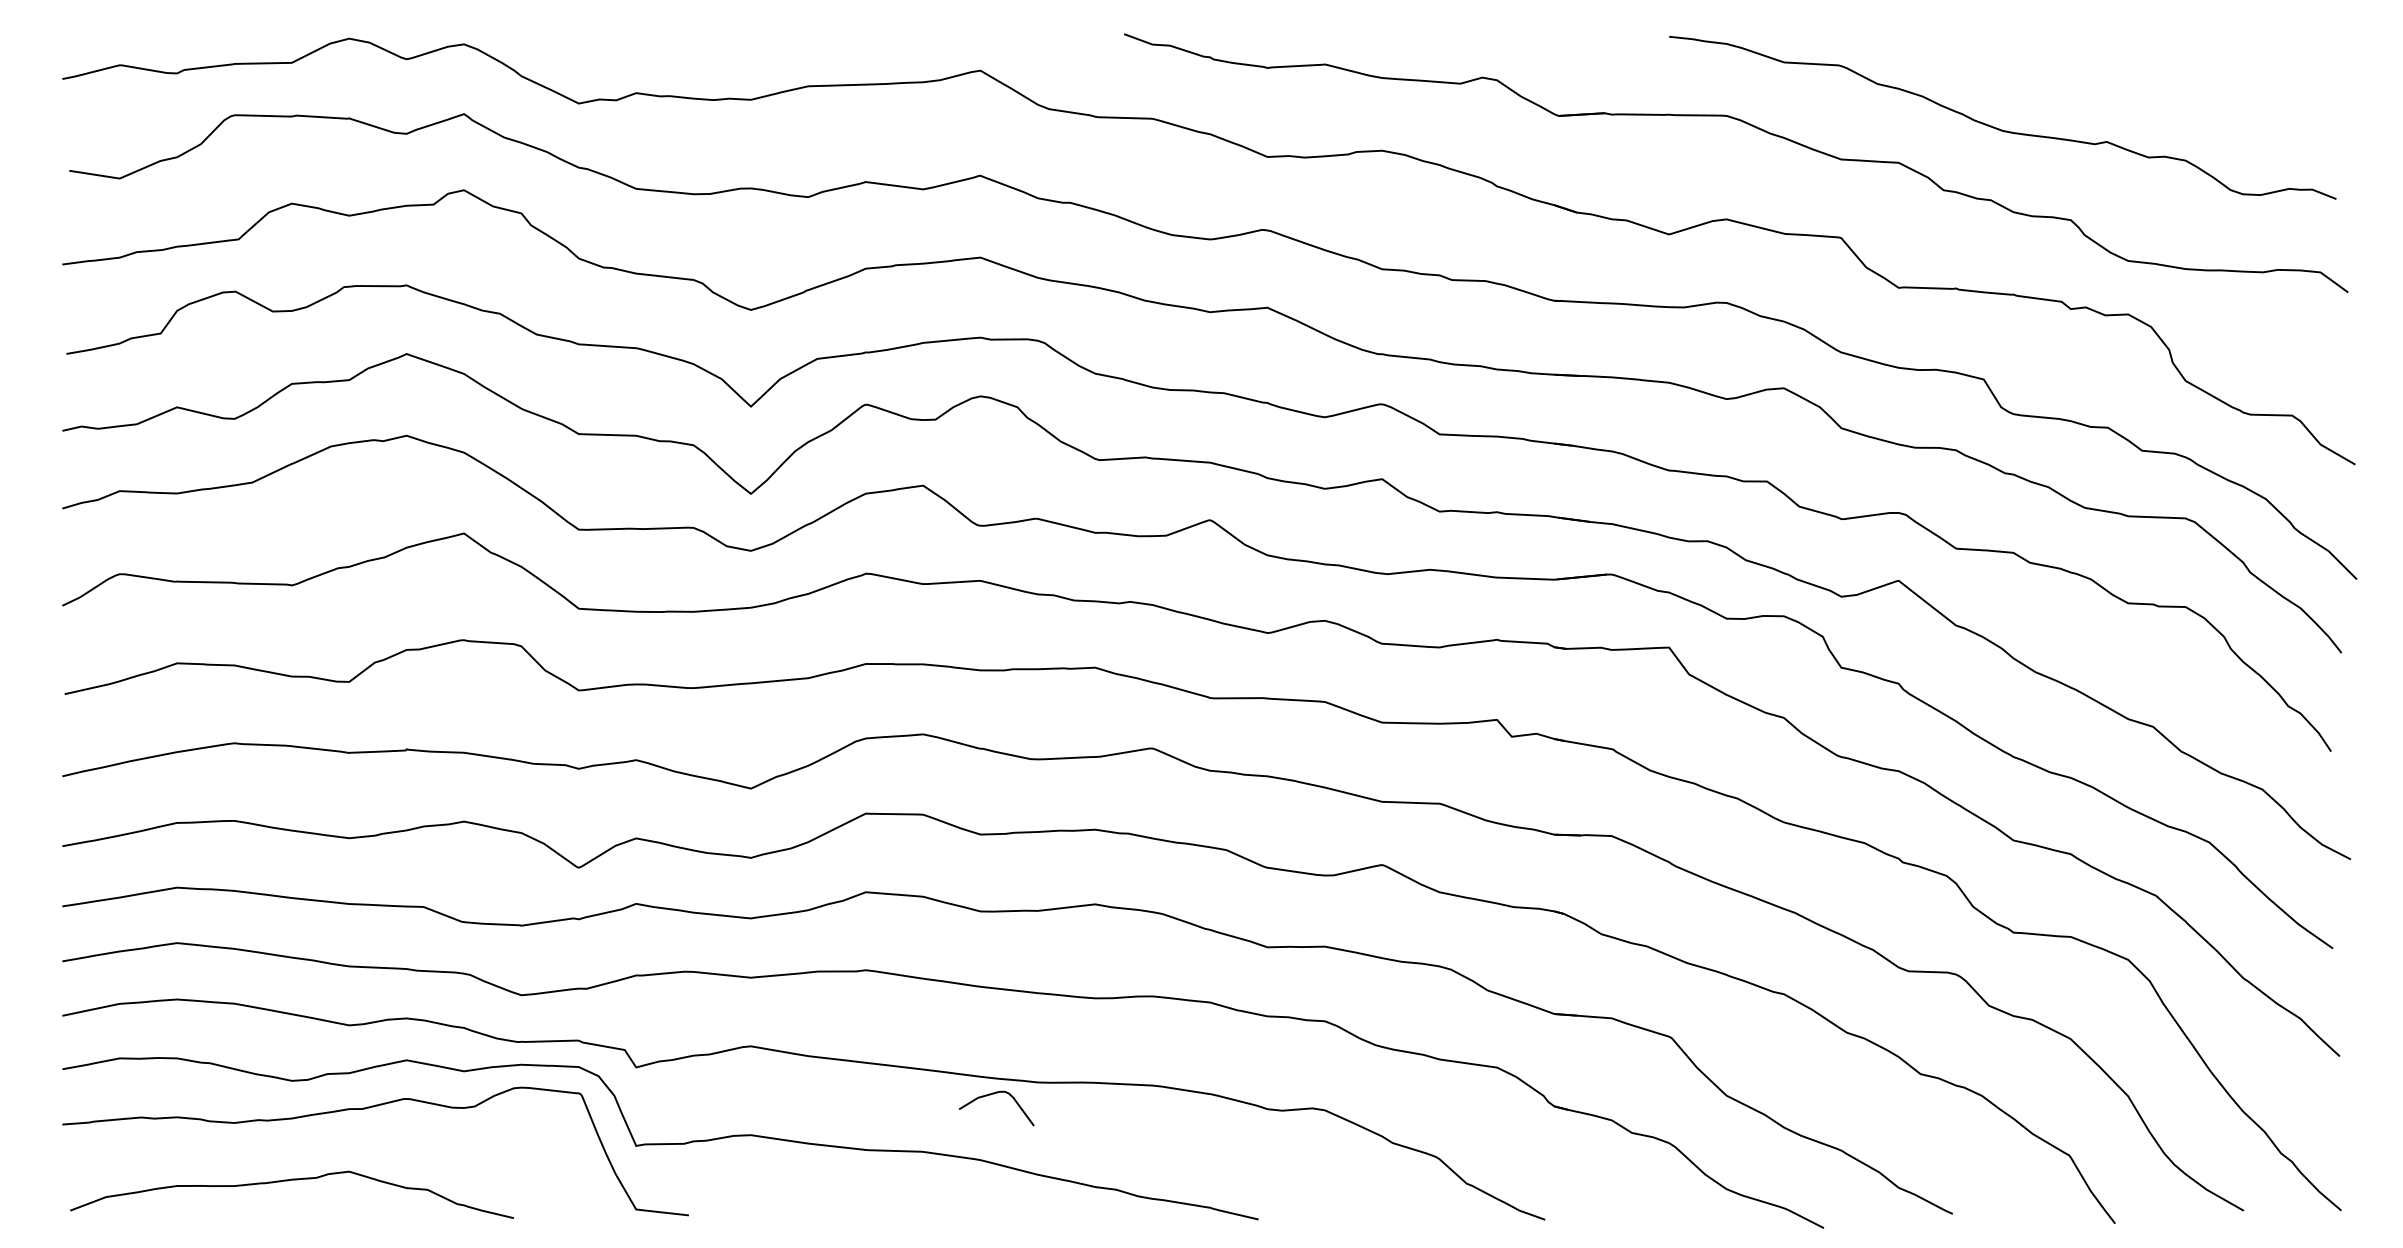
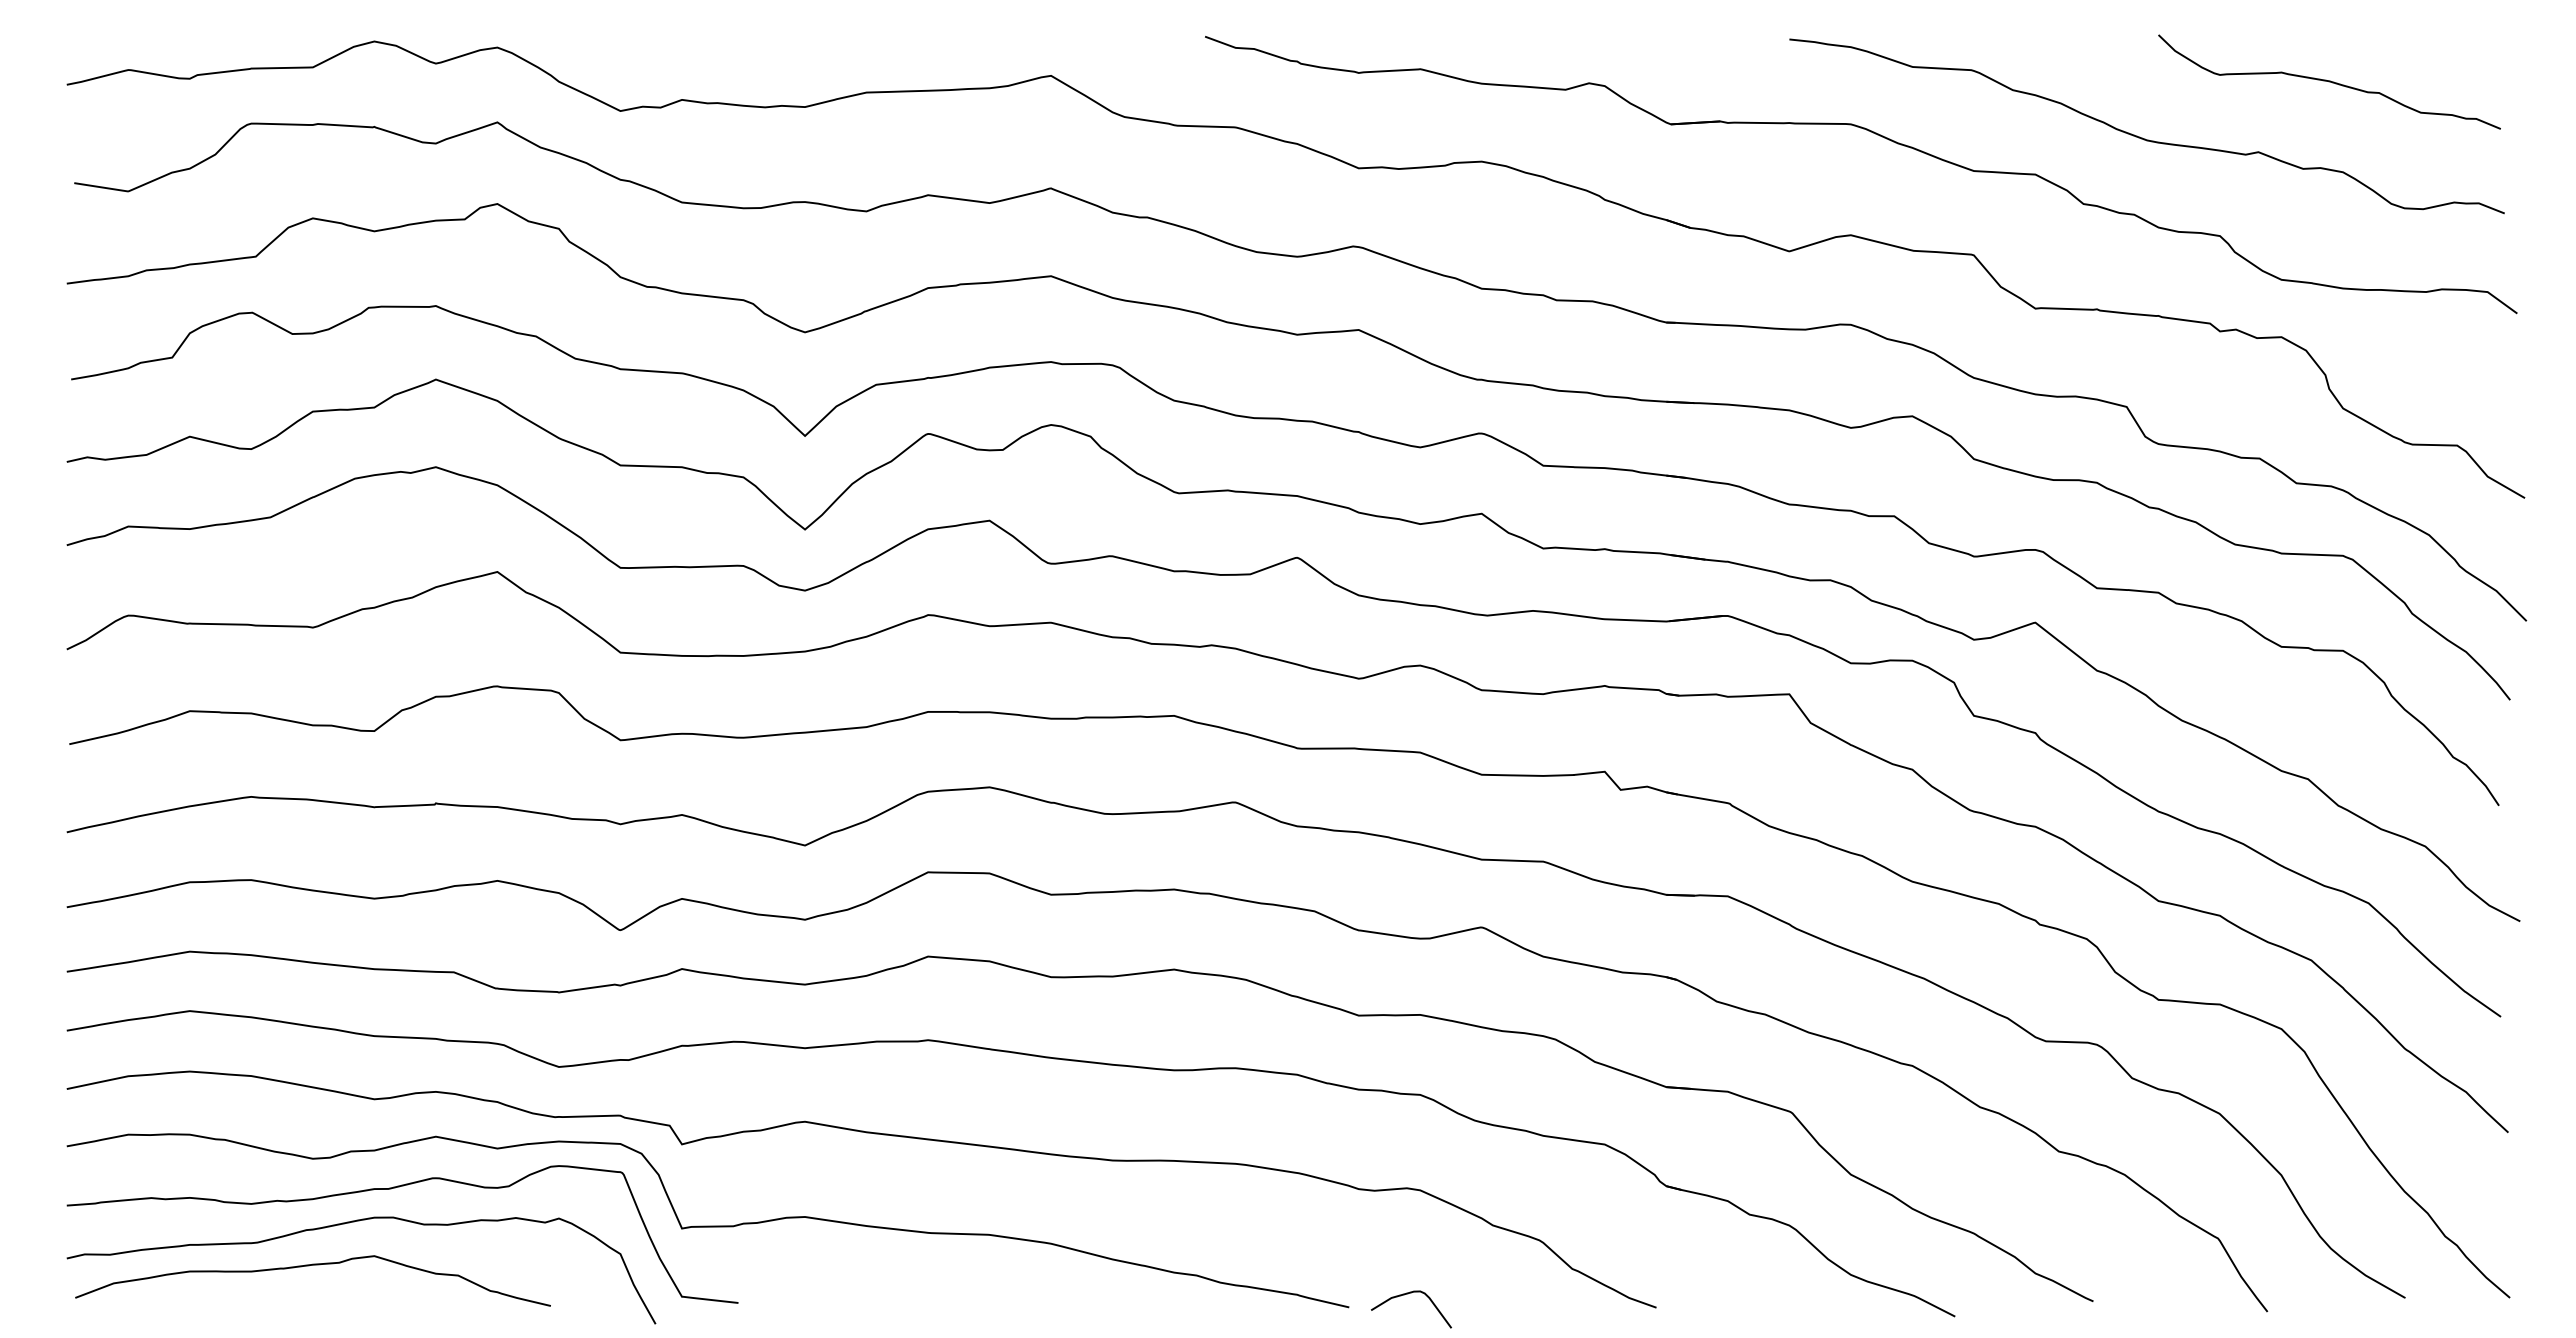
curve: (2173, 75) -> (2329, 81), added
curve: (993, 1094) -> (1408, 1294), moved
curve: (330, 1140) -> (354, 1222), added

